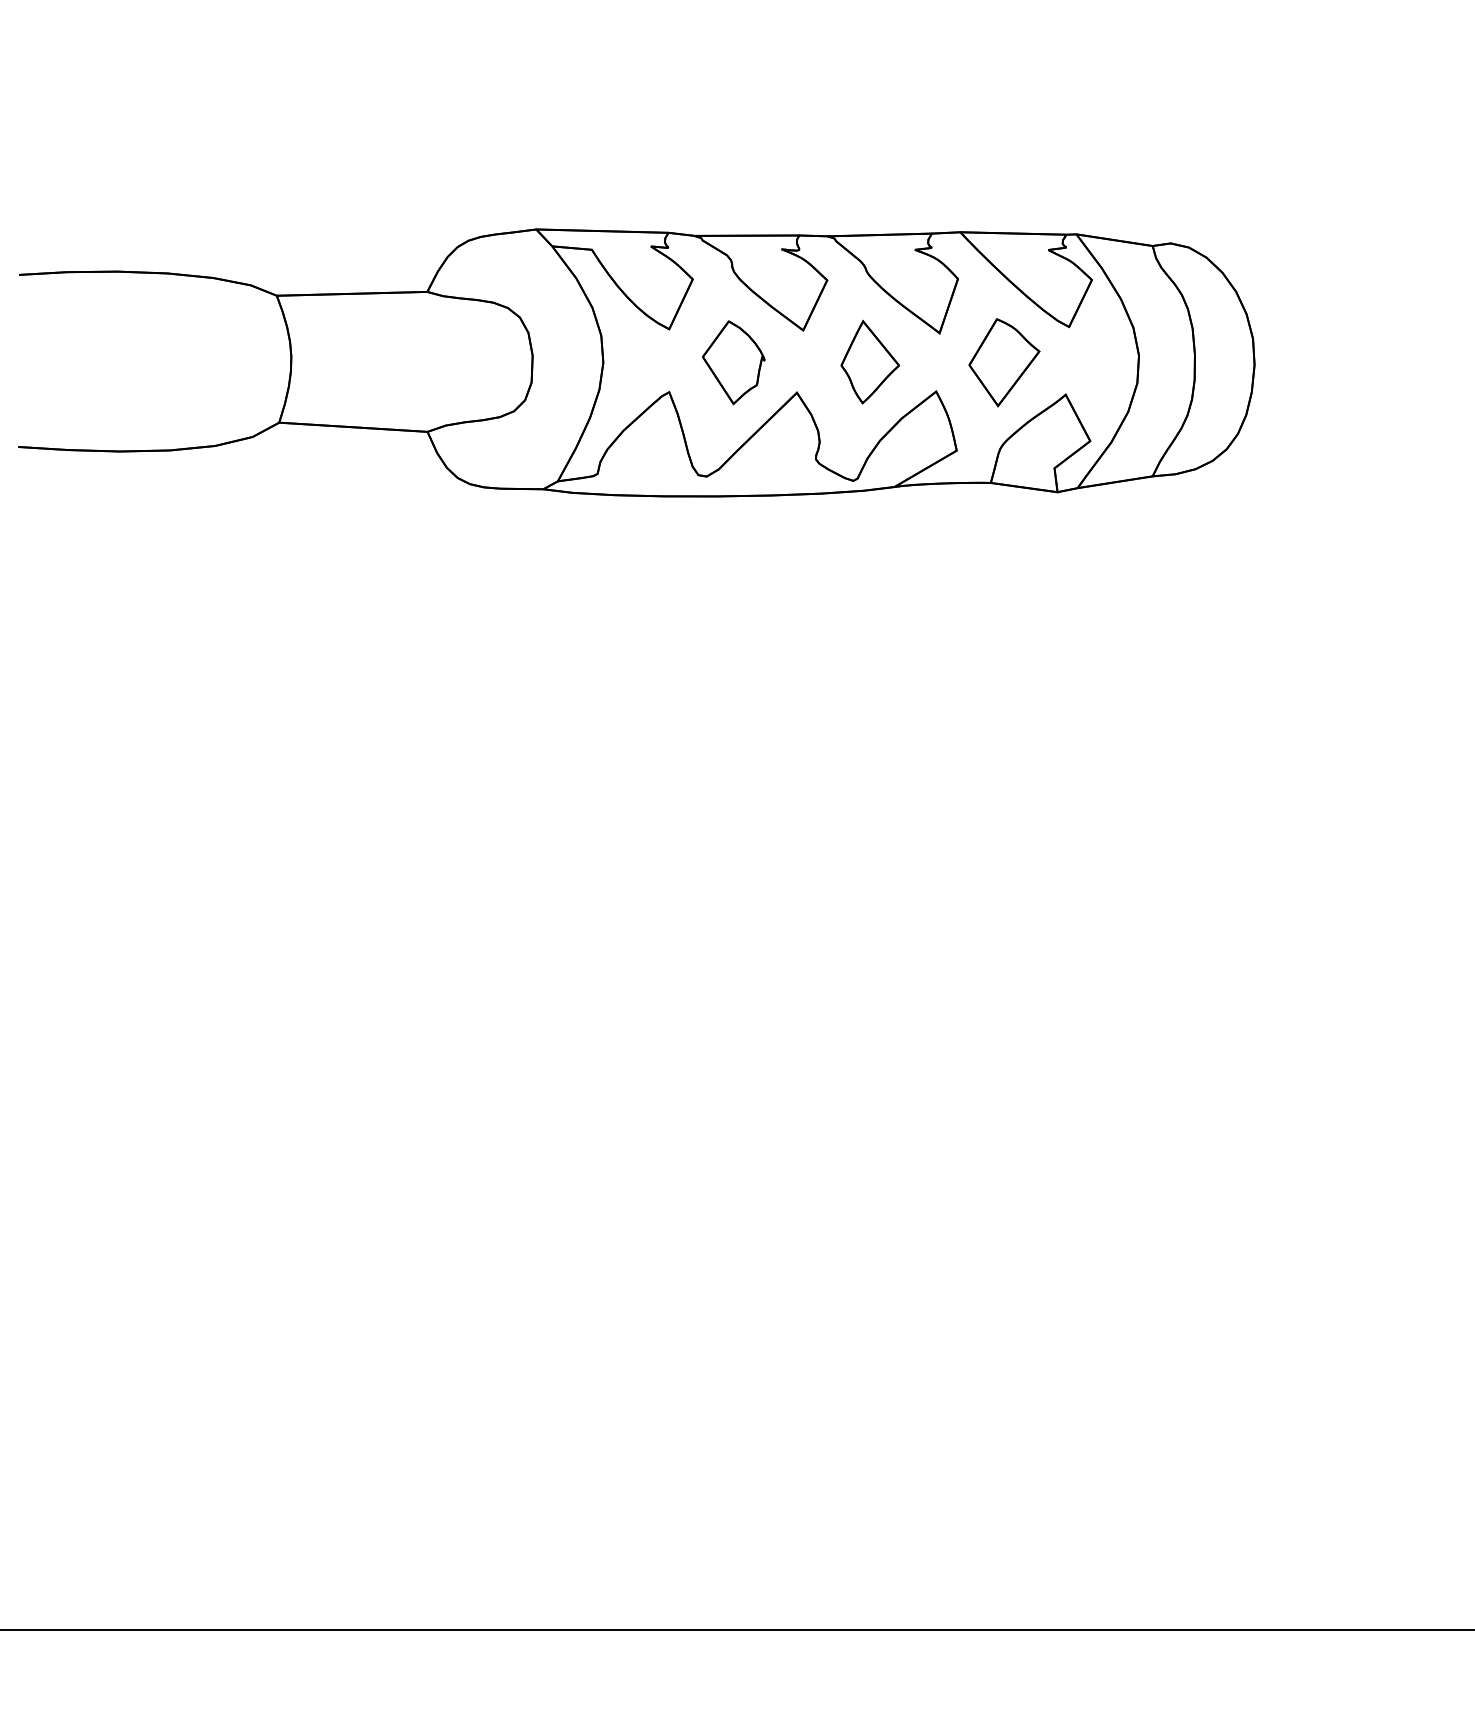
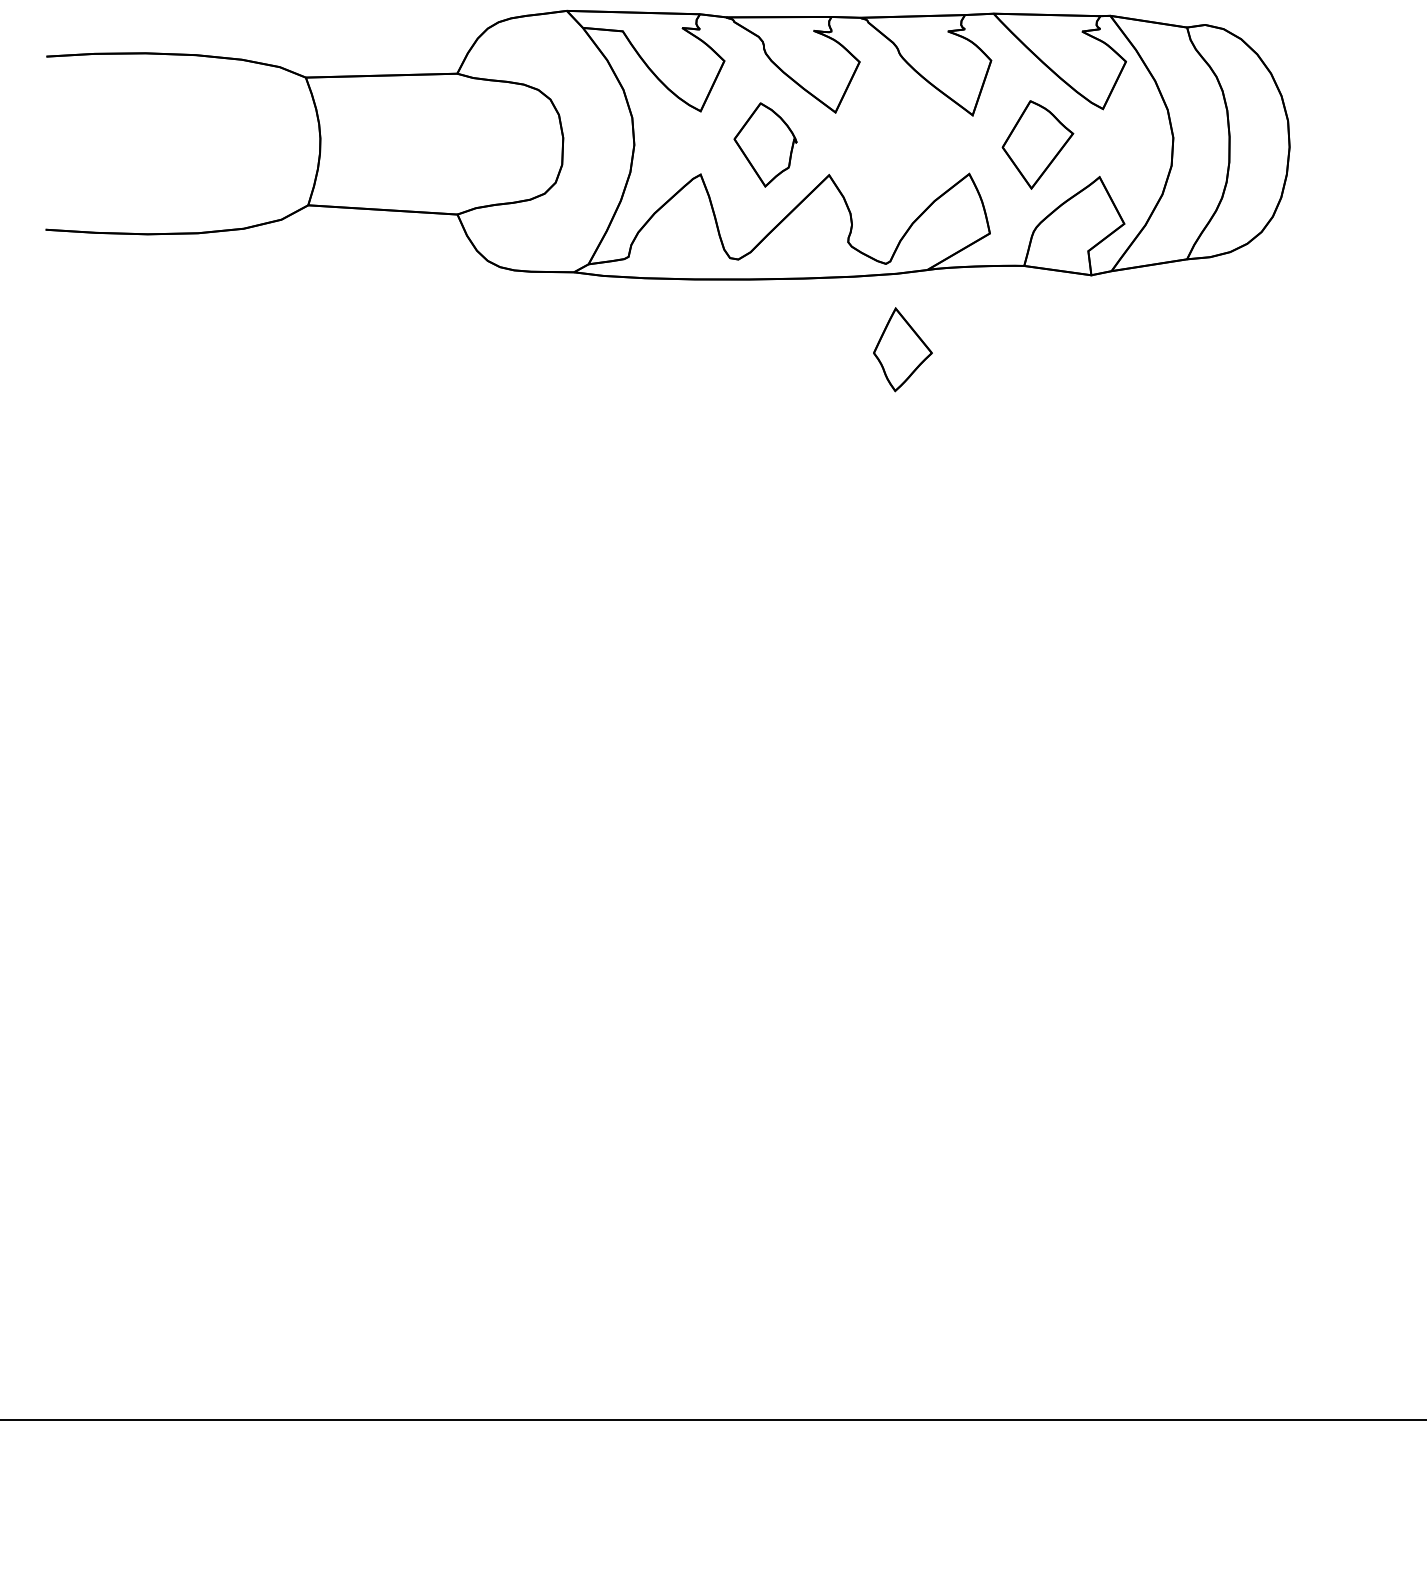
part: (870, 362) -> (903, 350), moved

